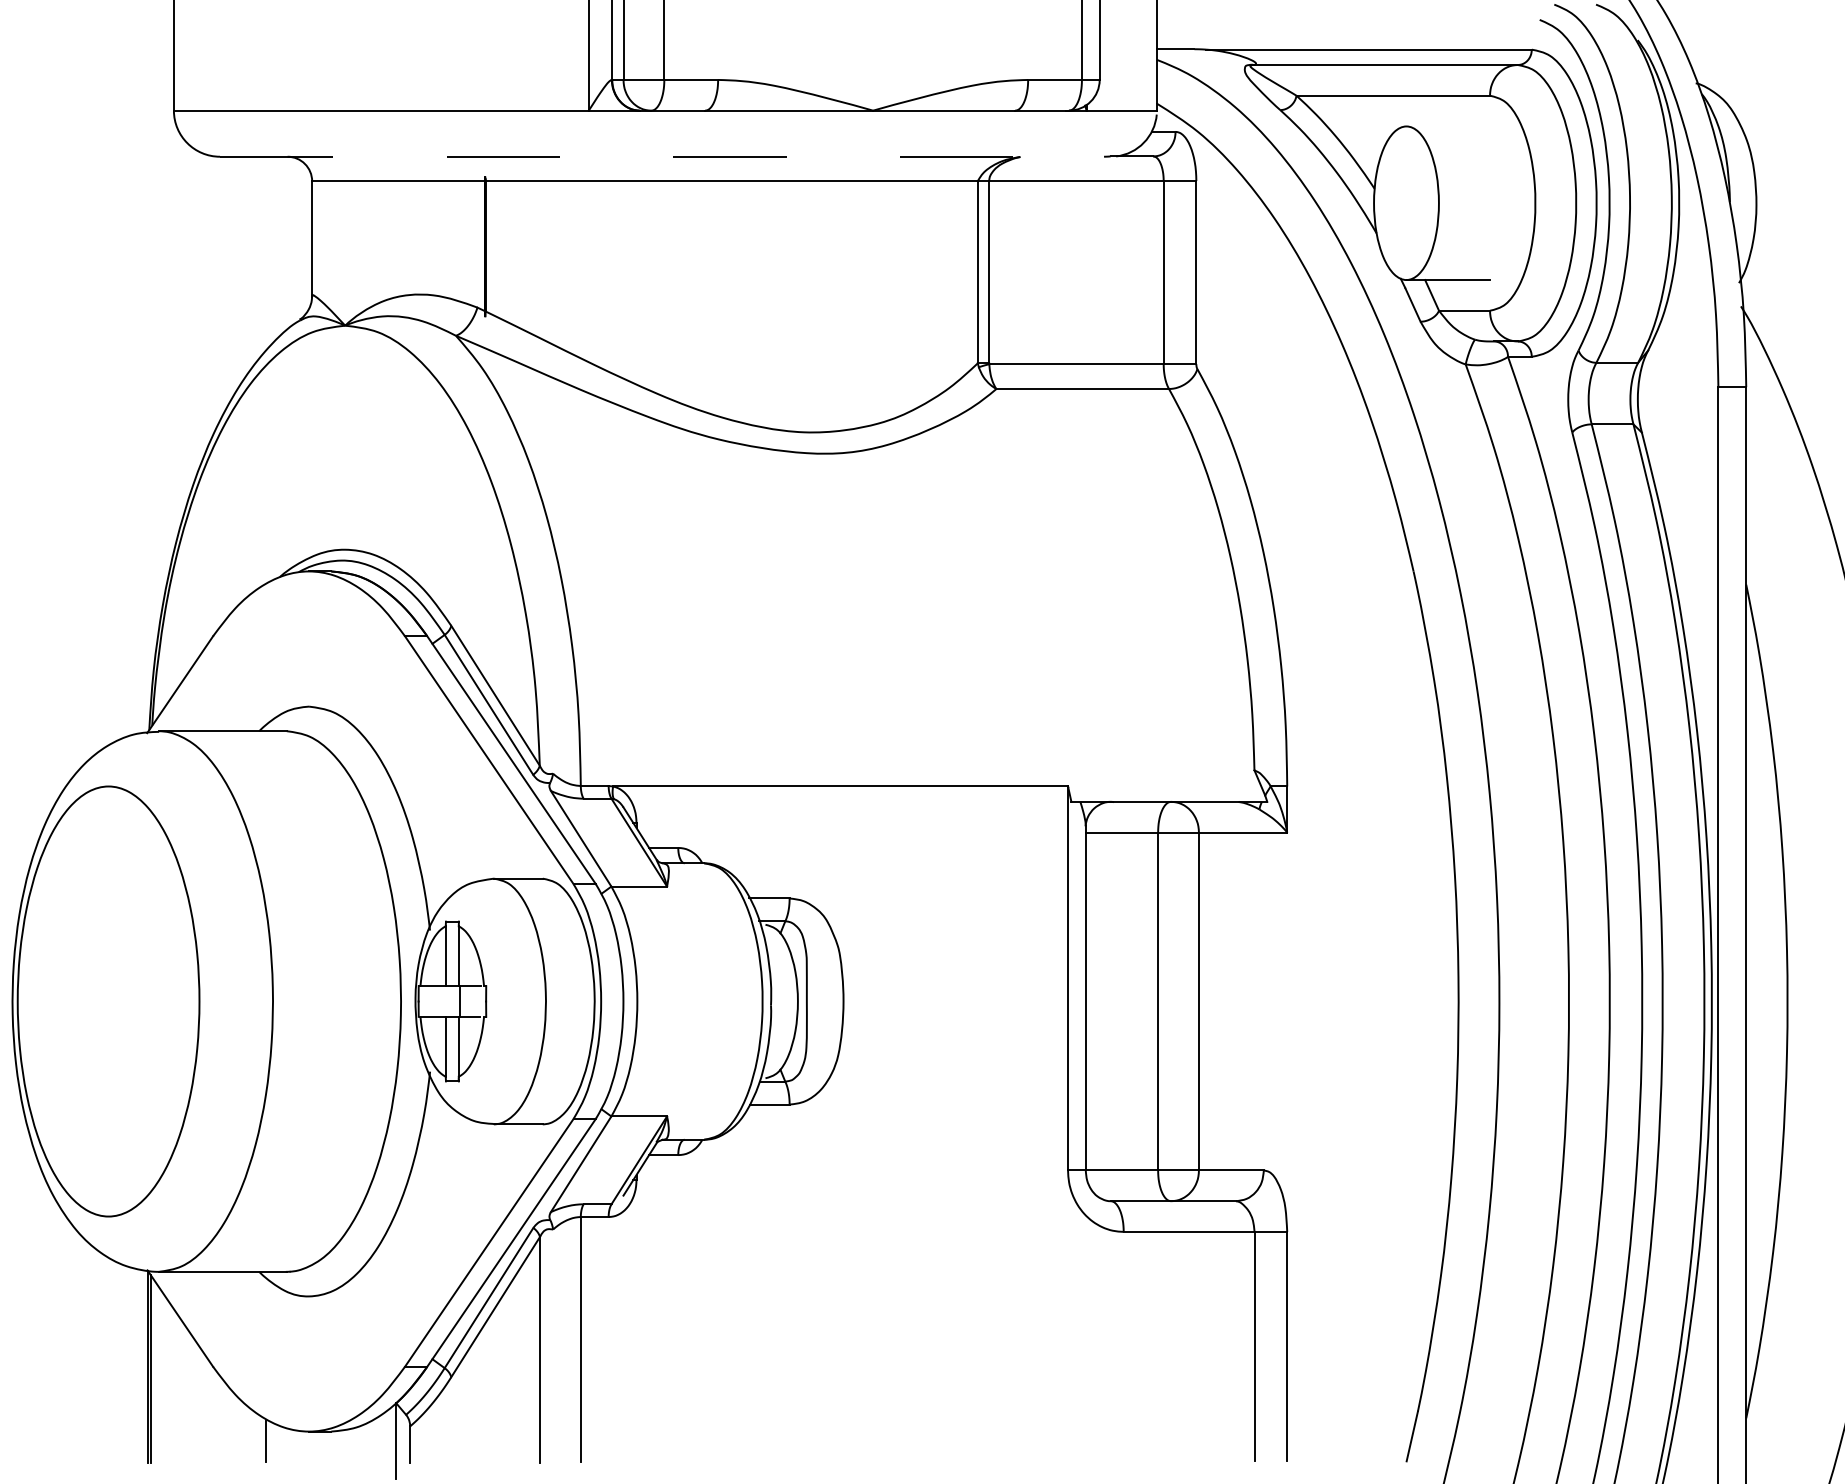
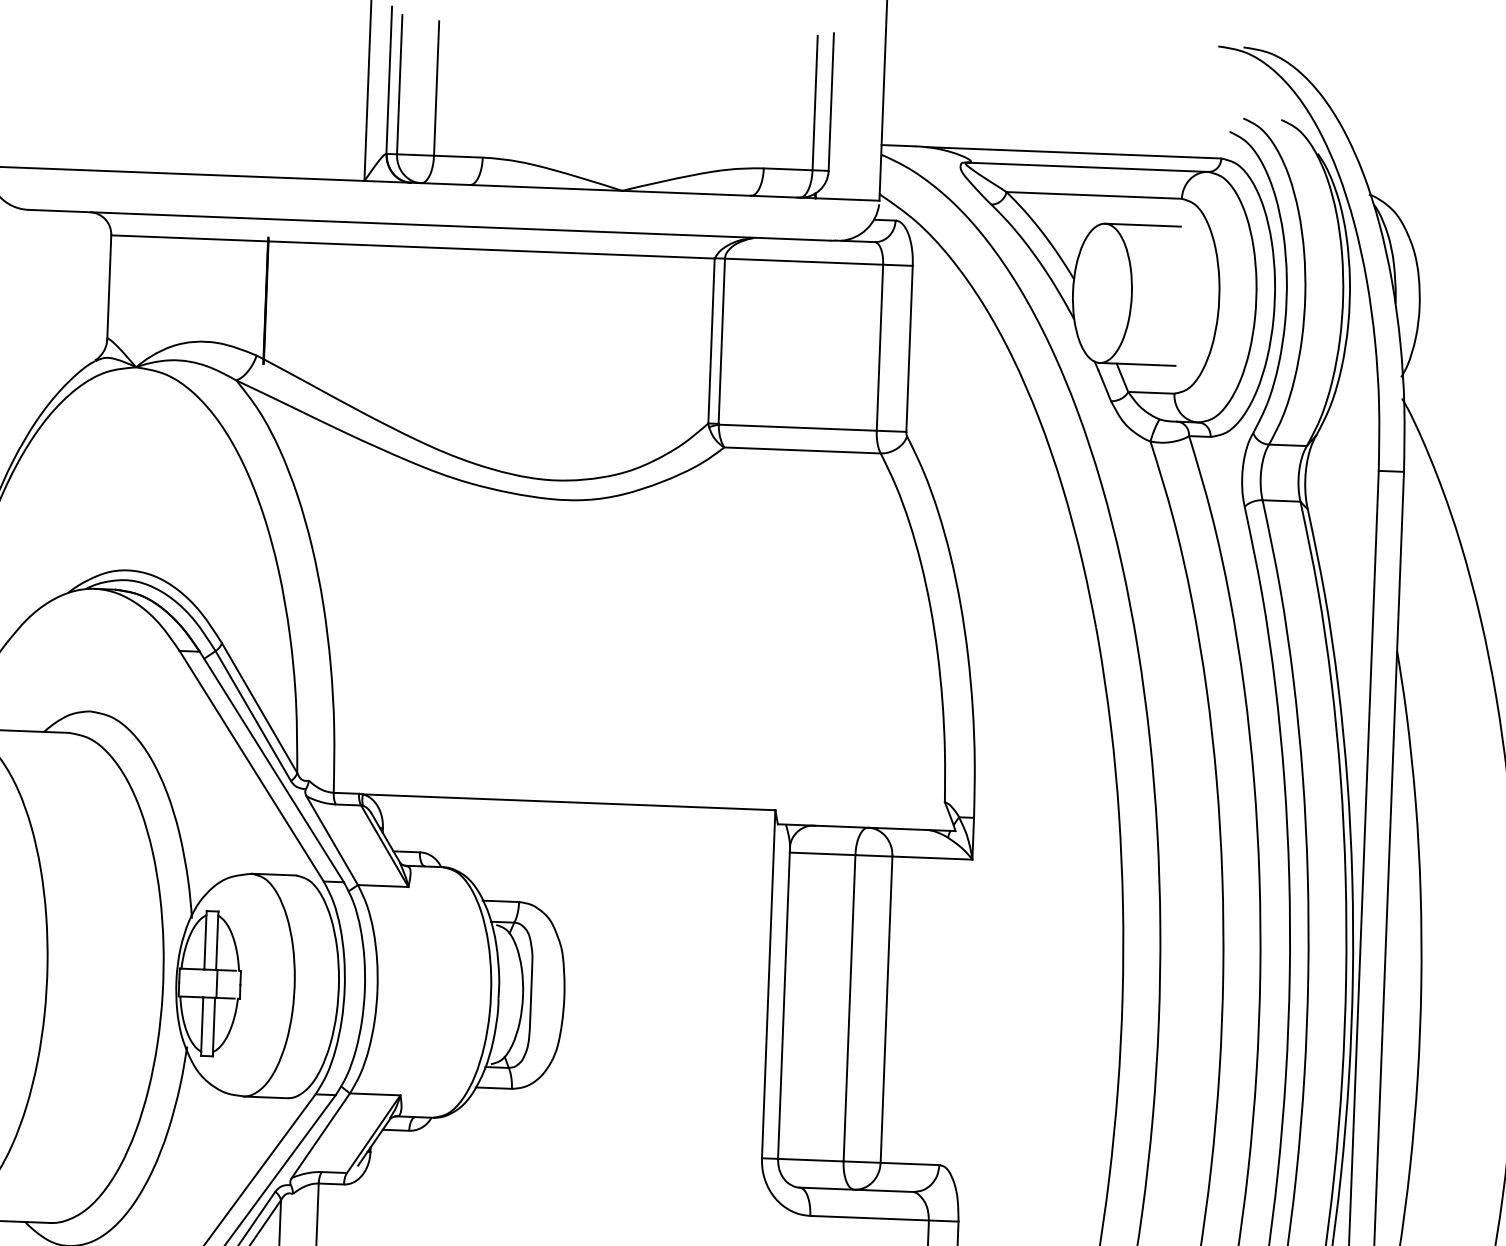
line: (1448, 126) -> (1143, 225), added
line: (662, 156) -> (429, 225), dashed -> solid

